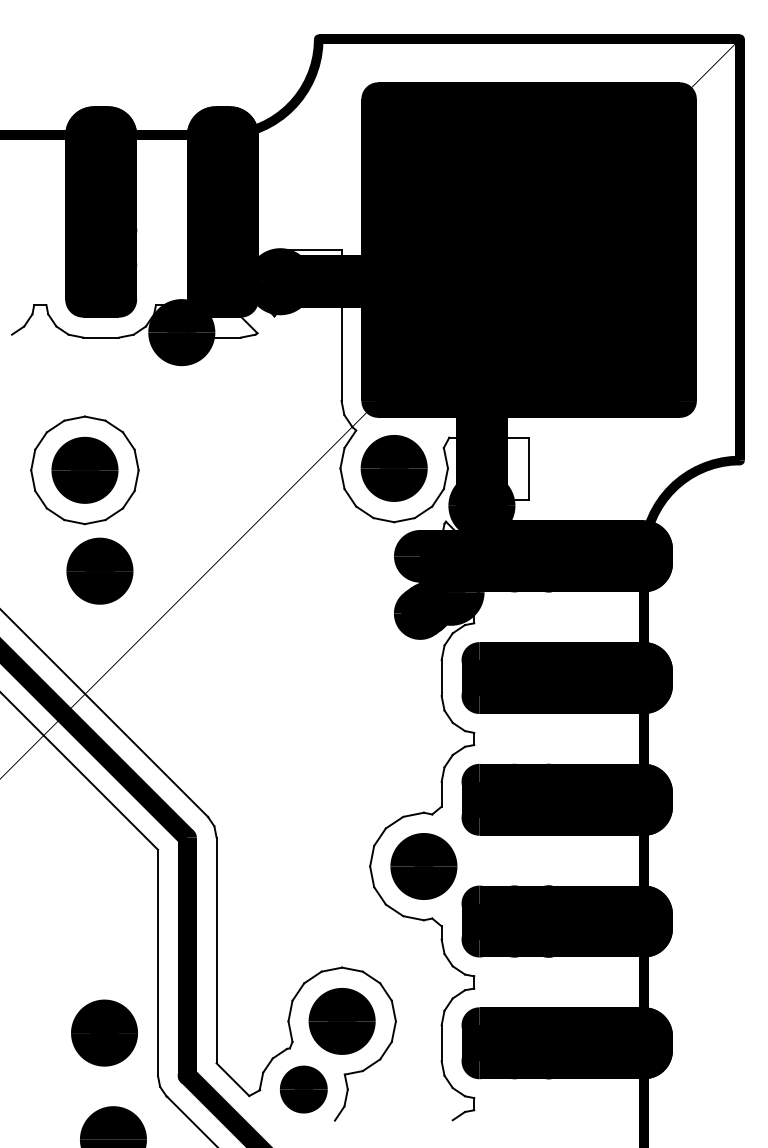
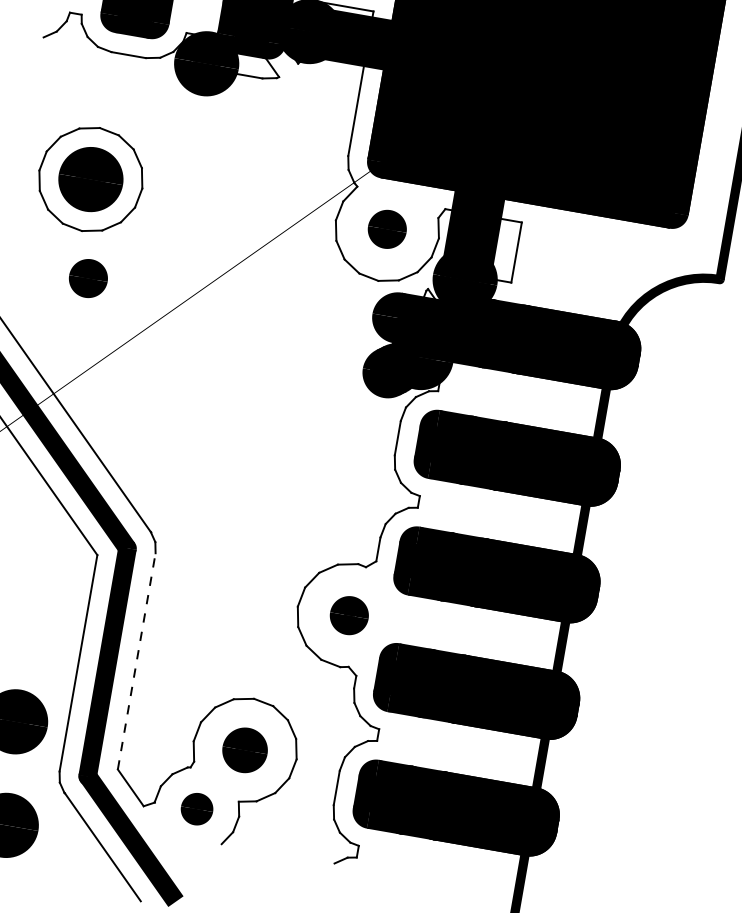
part: (393, 468) -> (386, 229), size x0.6
part: (99, 570) -> (88, 277), size x0.6
part: (423, 866) -> (348, 615), size x0.6
line: (216, 950) -> (136, 661), solid -> dashed
part: (341, 1021) -> (244, 750), size x0.7
part: (303, 1089) -> (196, 809), size x0.7

